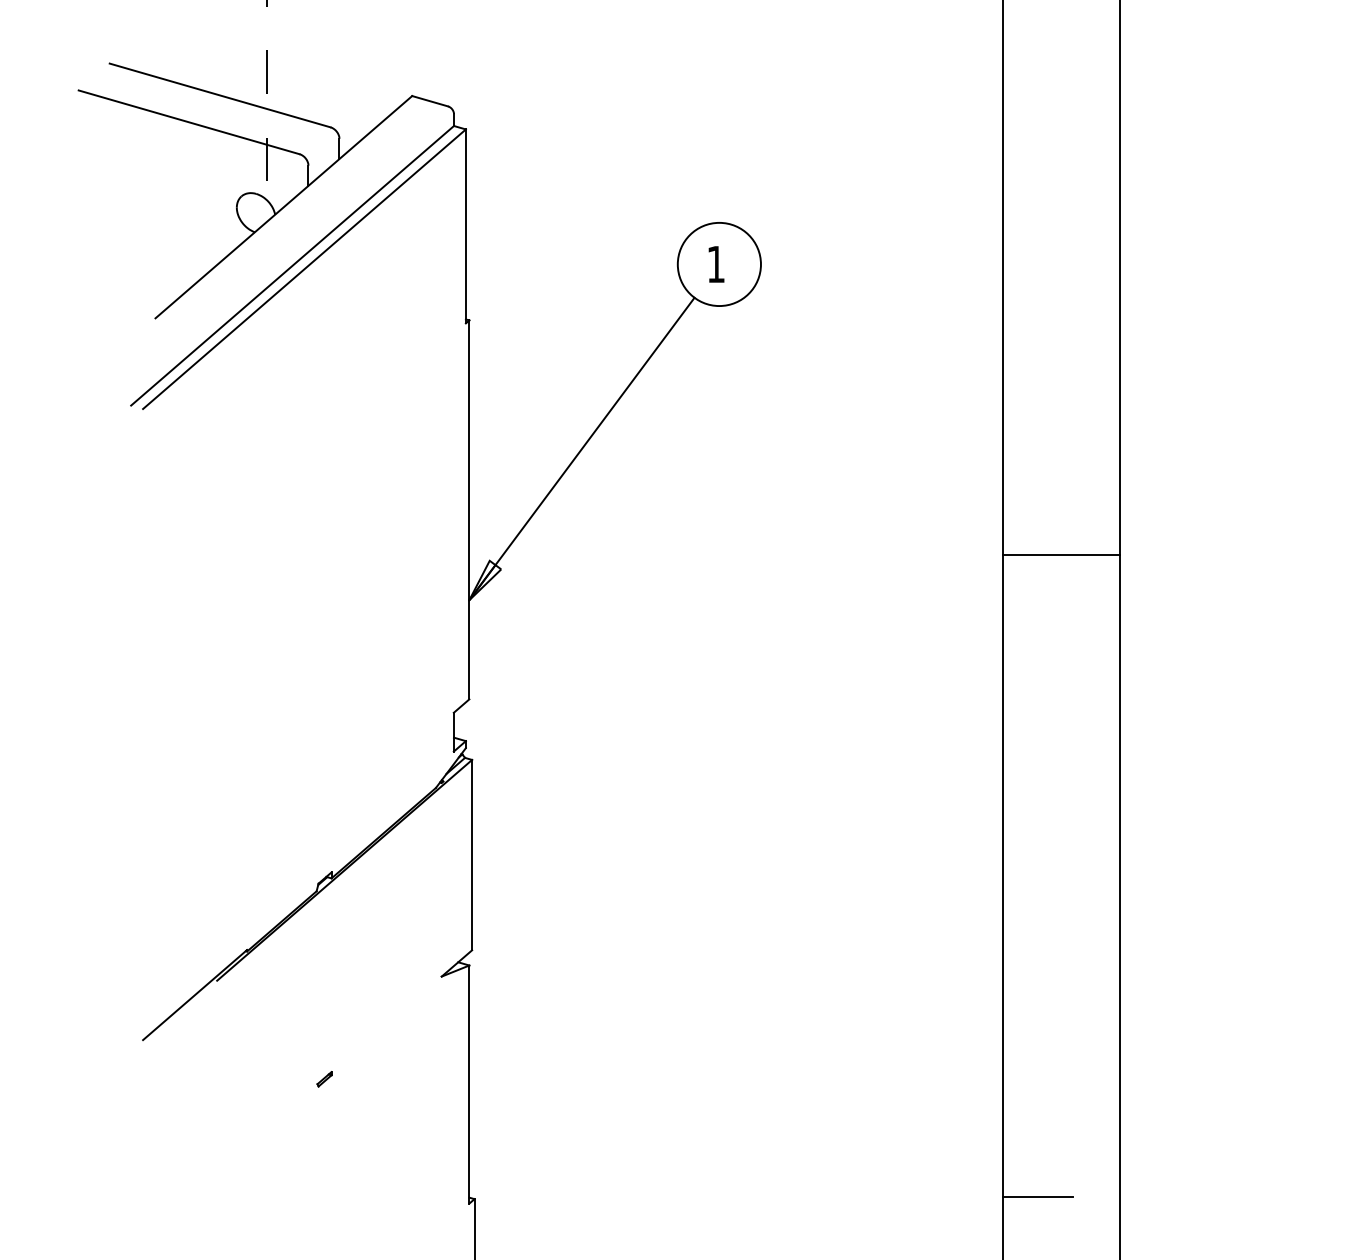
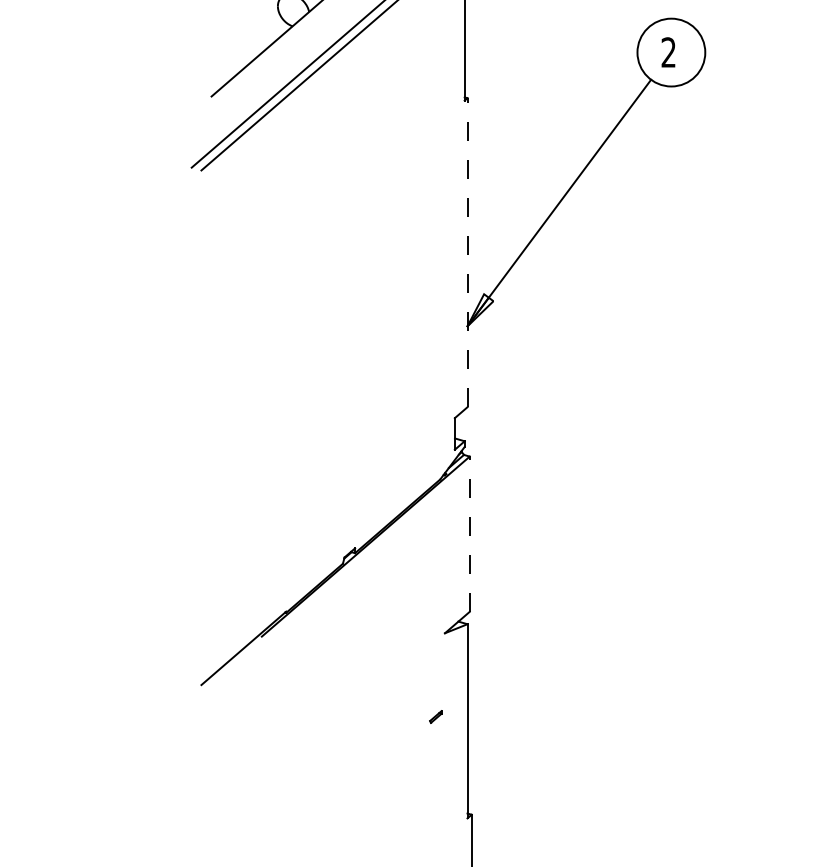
text: (715, 263) -> (668, 51), 1 -> 2
line: (469, 509) -> (467, 252), solid -> dashed
line: (472, 854) -> (470, 533), solid -> dashed
part: (324, 1079) -> (435, 717), moved

